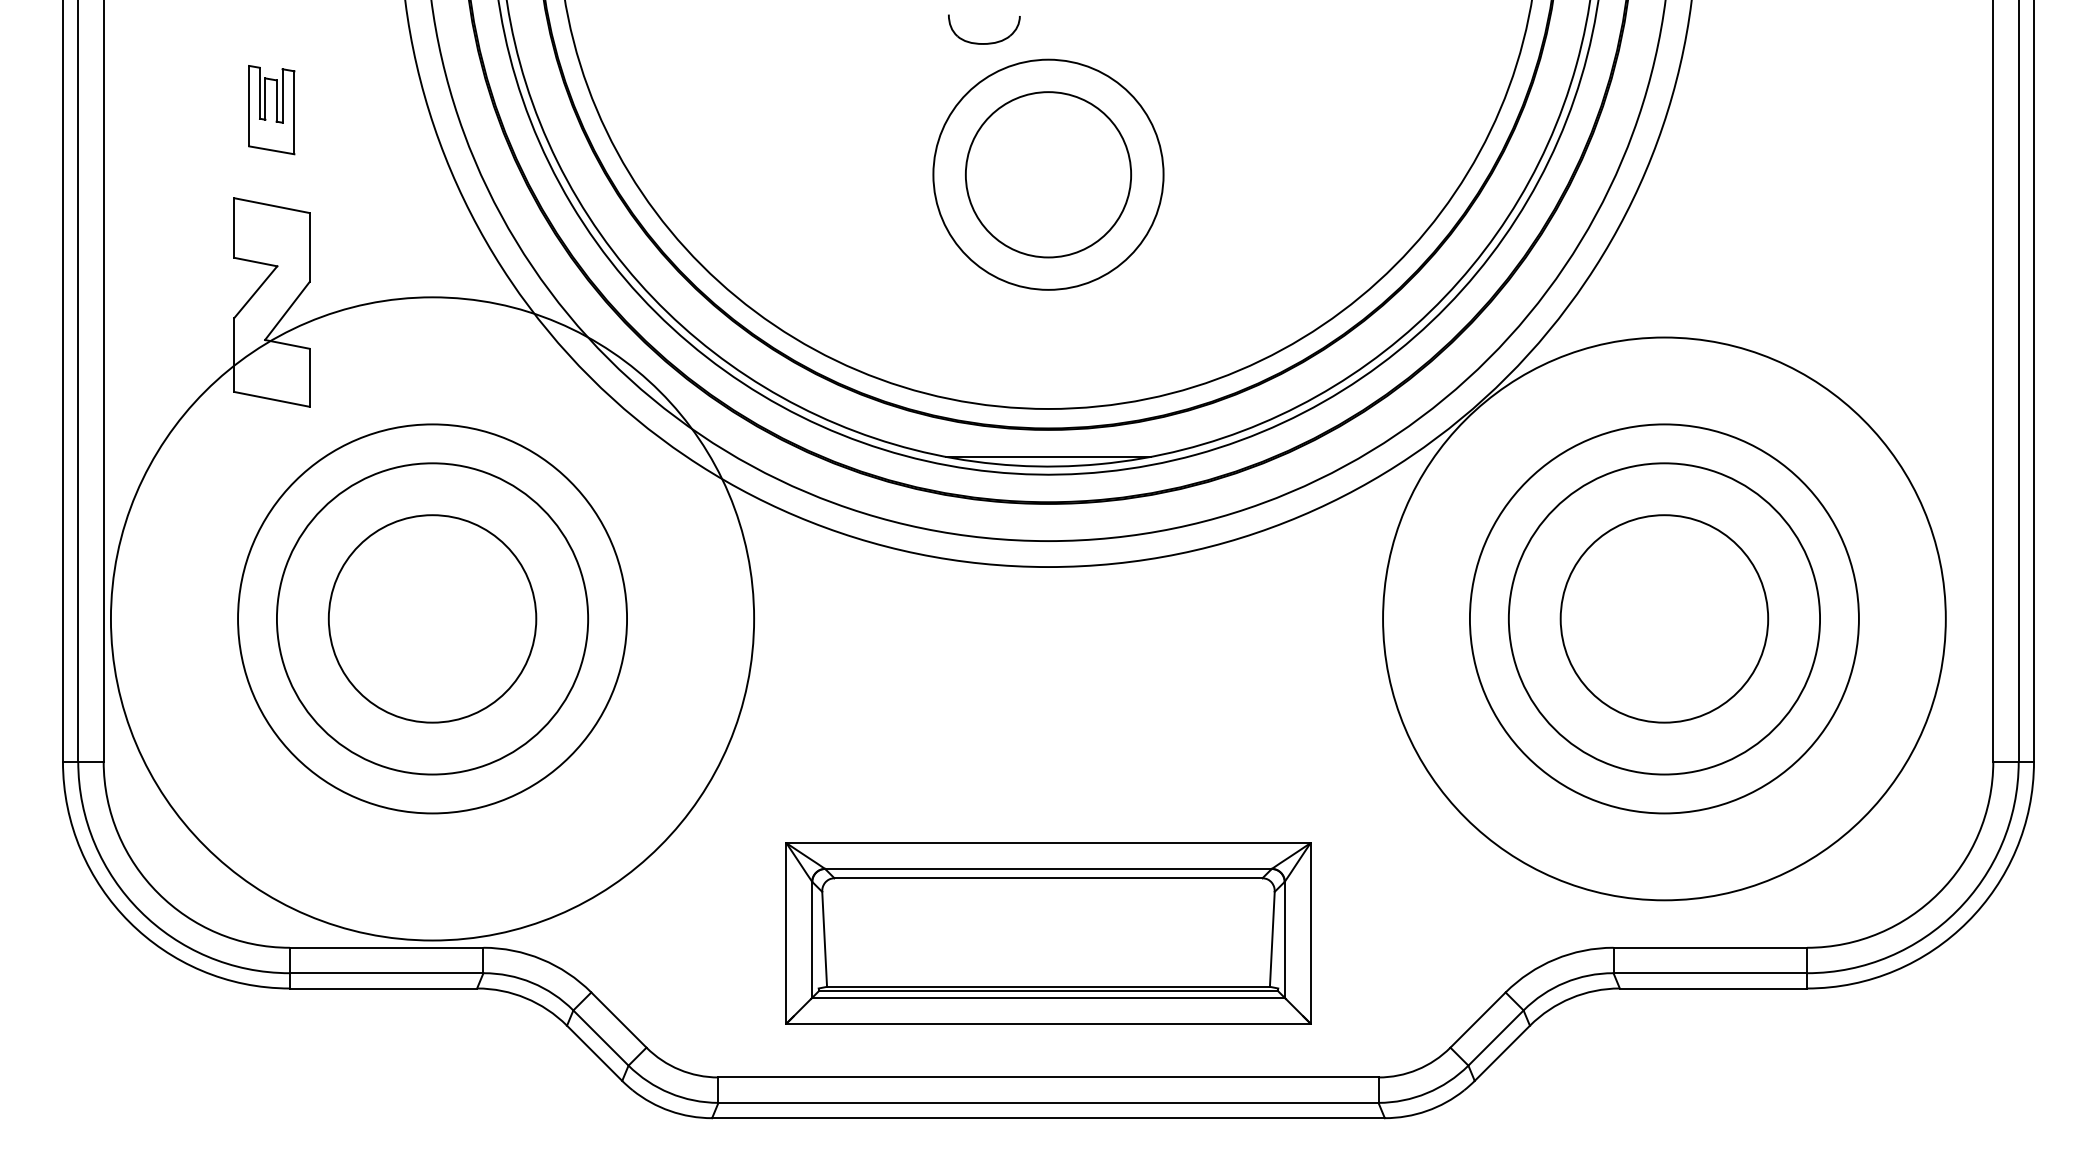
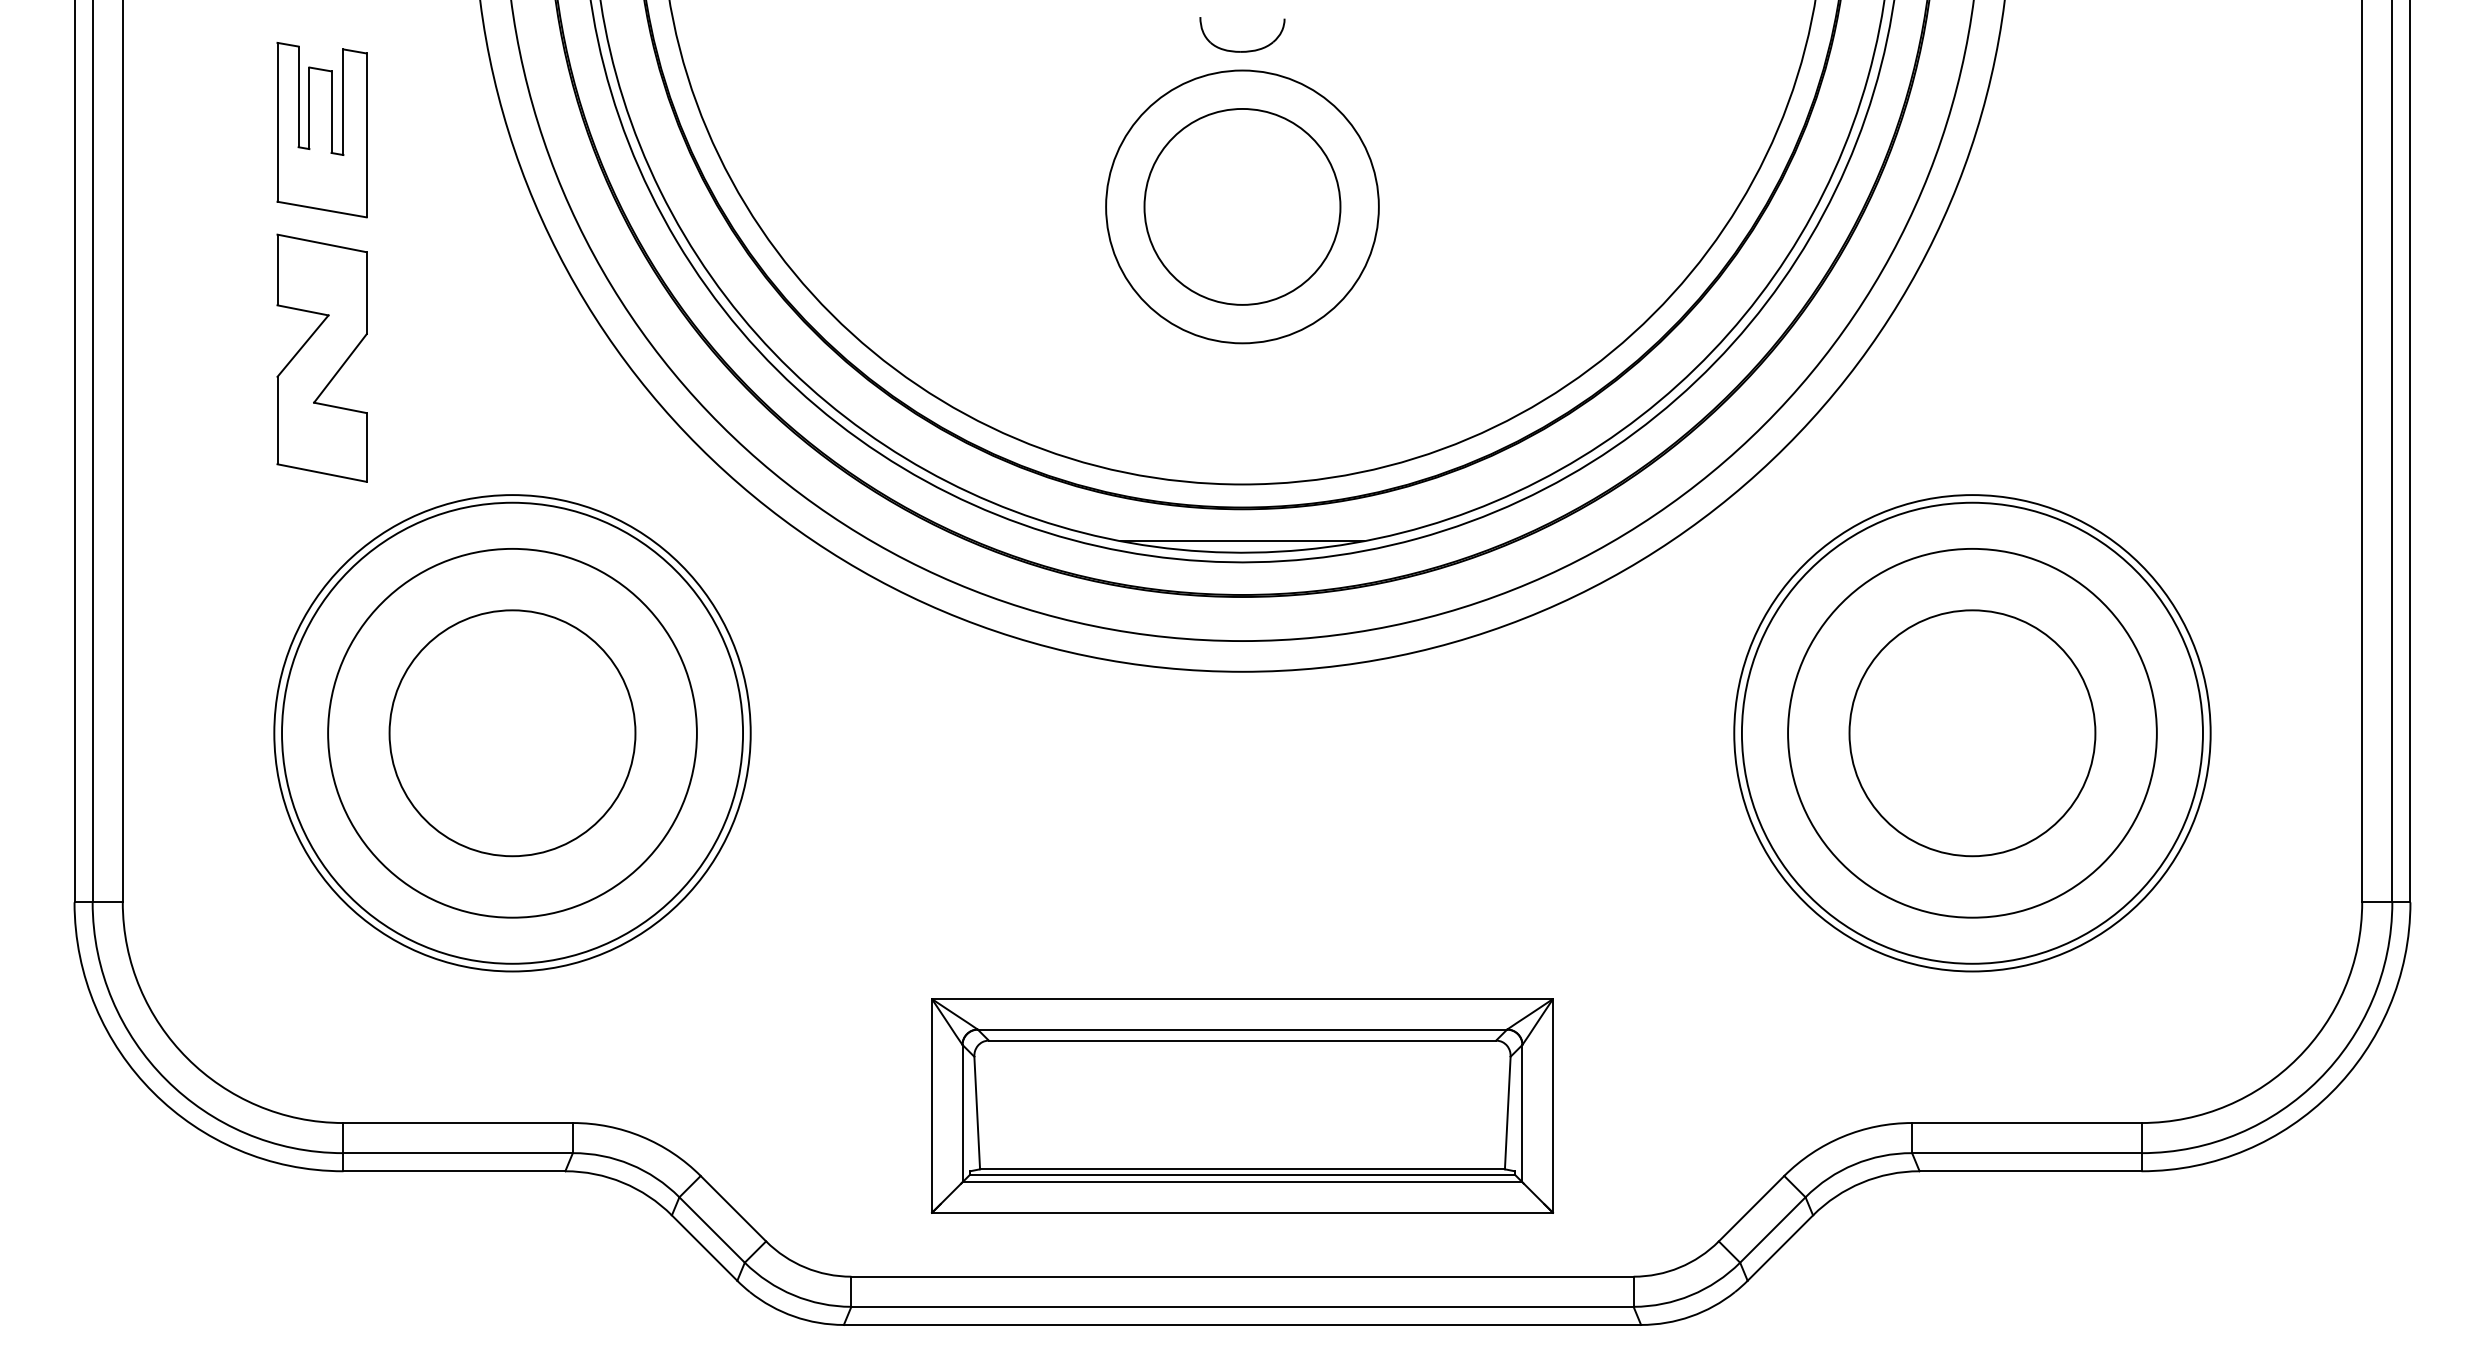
part: (986, 42) -> (1244, 50), moved
part: (271, 110) -> (321, 130), size x1.67
circle: (432, 619) -> (512, 733), size x0.62
circle: (1664, 619) -> (1972, 733), size x0.71

